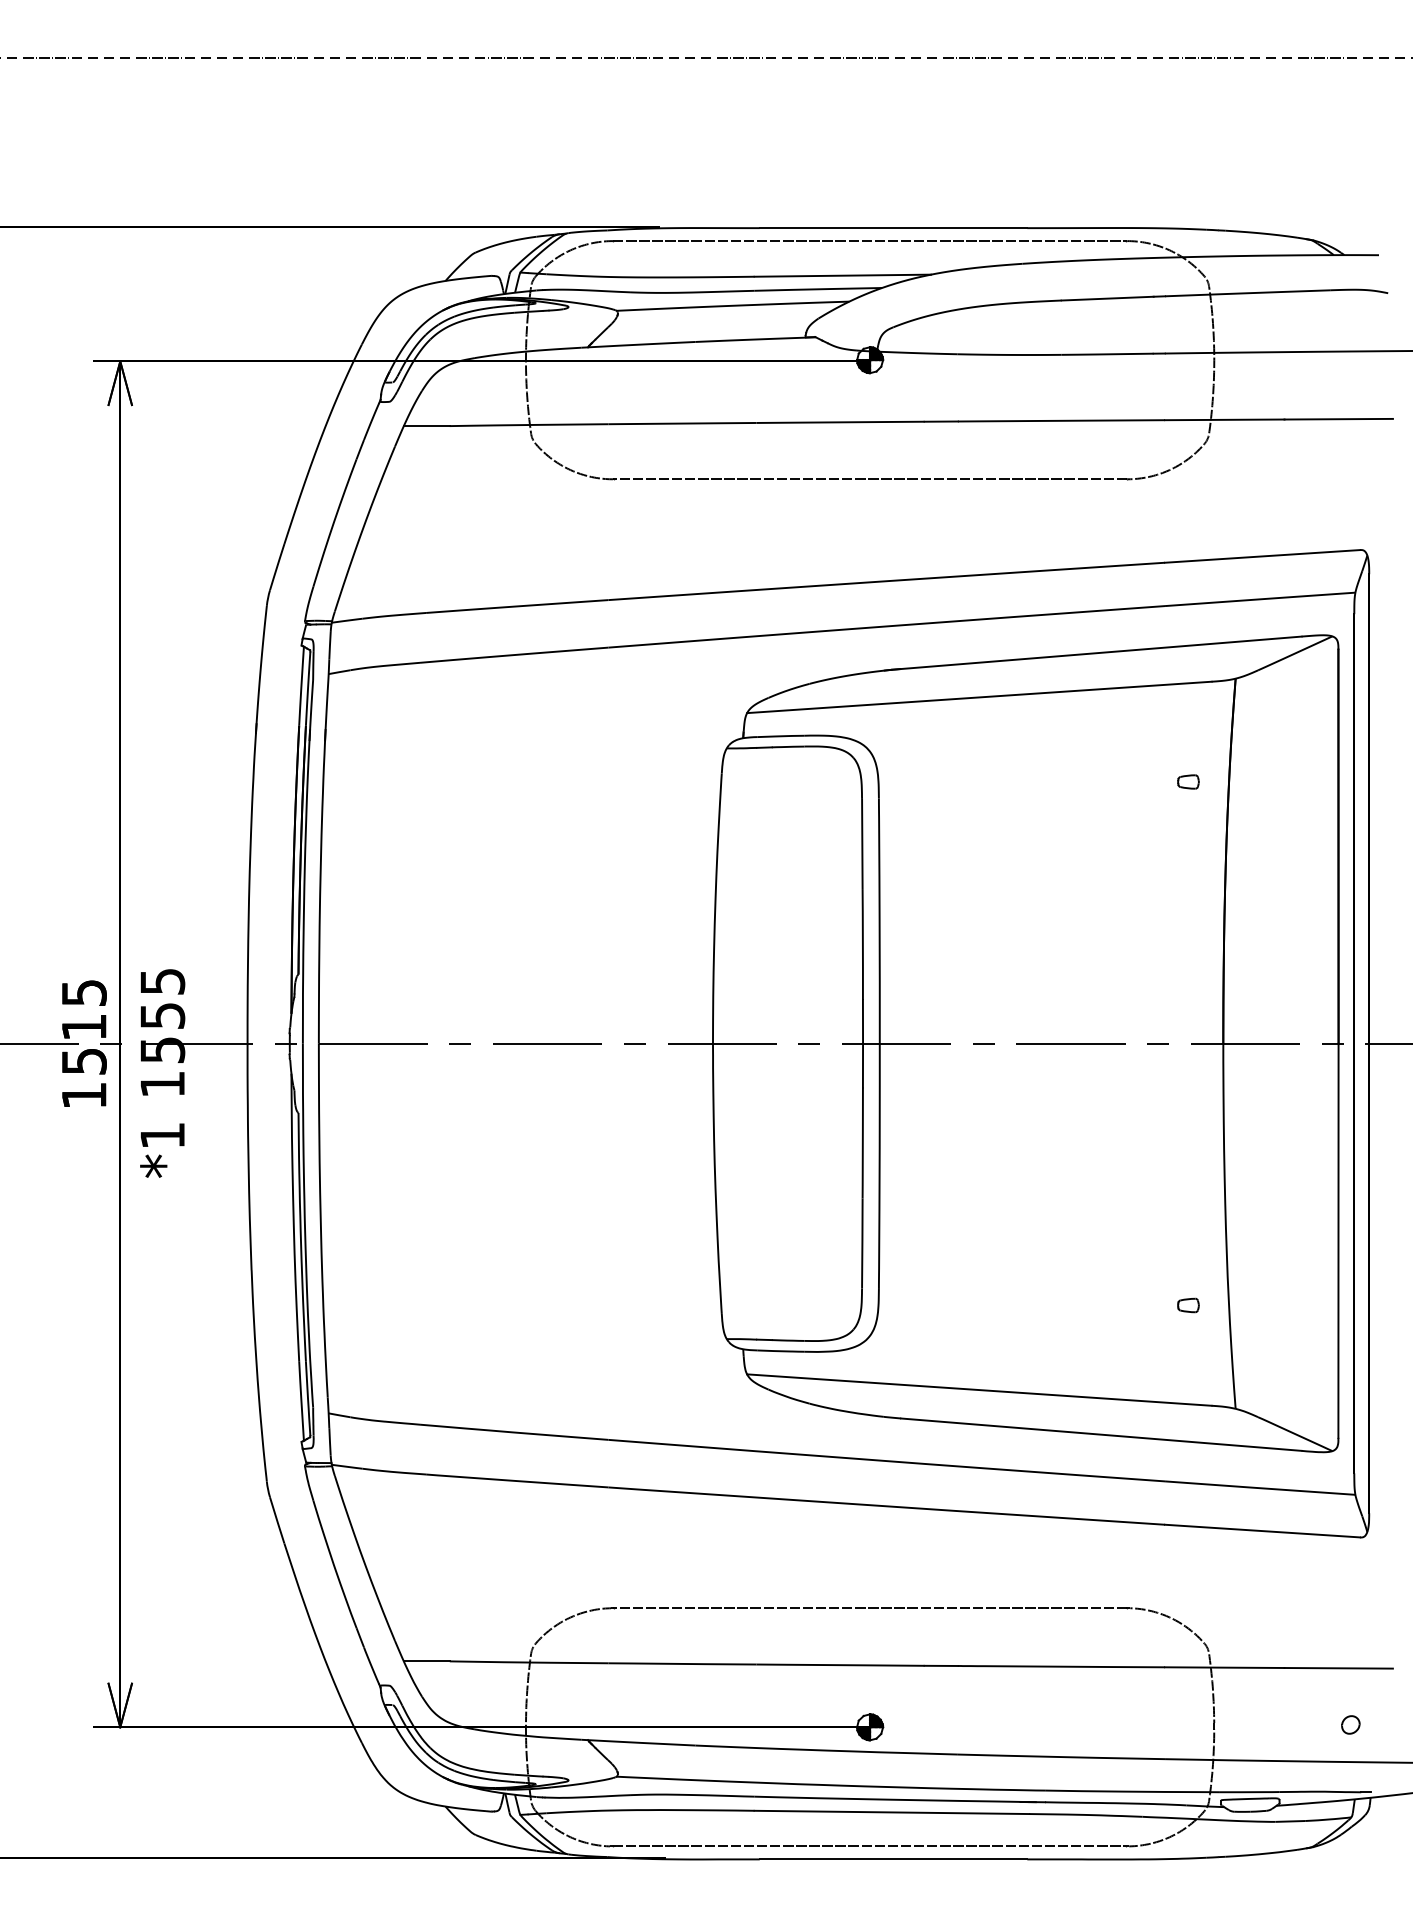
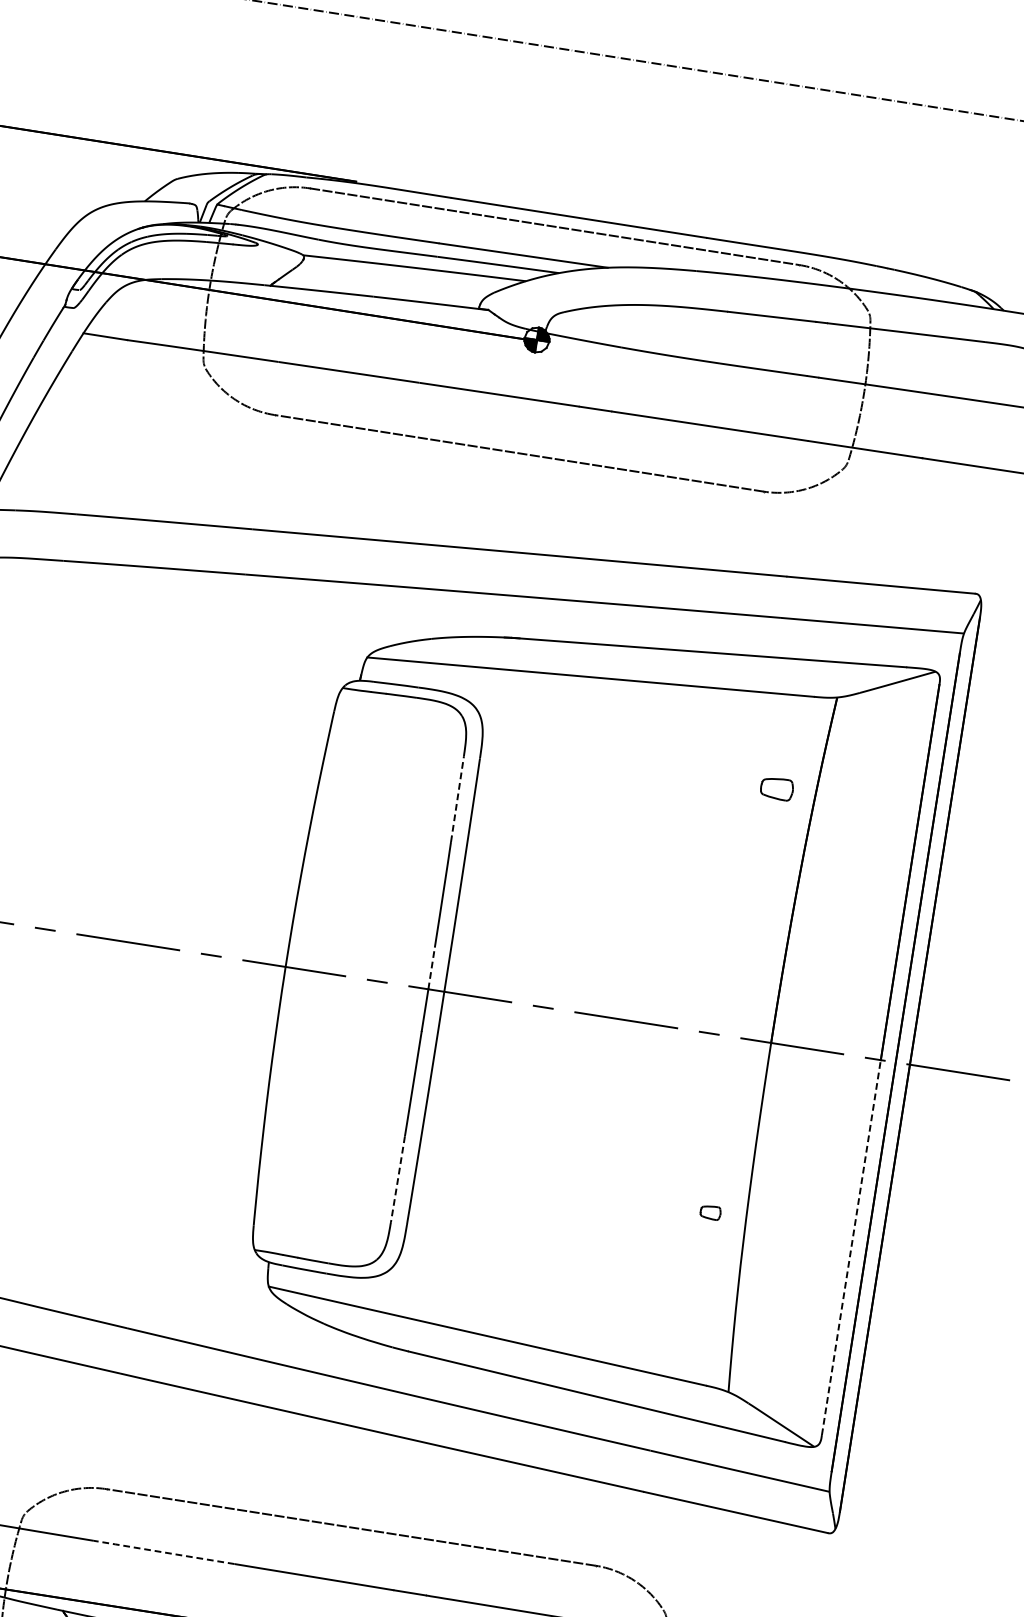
part: (1188, 781) -> (777, 788), size x1.6
line: (862, 843) -> (457, 798), solid -> dashed
line: (862, 1021) -> (431, 968), solid -> dashed
line: (1338, 1240) -> (851, 1247), solid -> dashed
line: (862, 1243) -> (398, 1179), solid -> dashed
part: (1188, 1305) -> (710, 1212), moved
line: (682, 1663) -> (164, 1552), solid -> dashed

